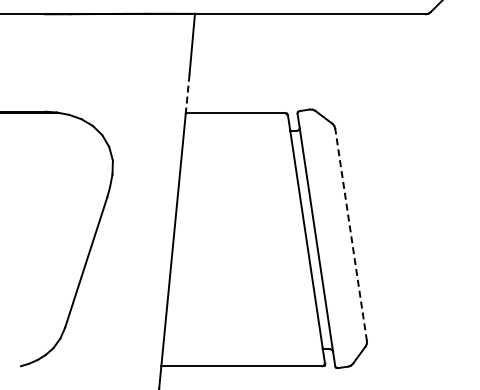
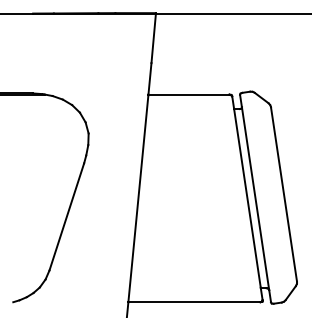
line: (187, 94) -> (149, 79), dashed -> solid
line: (351, 234) -> (284, 194), dashed -> solid

